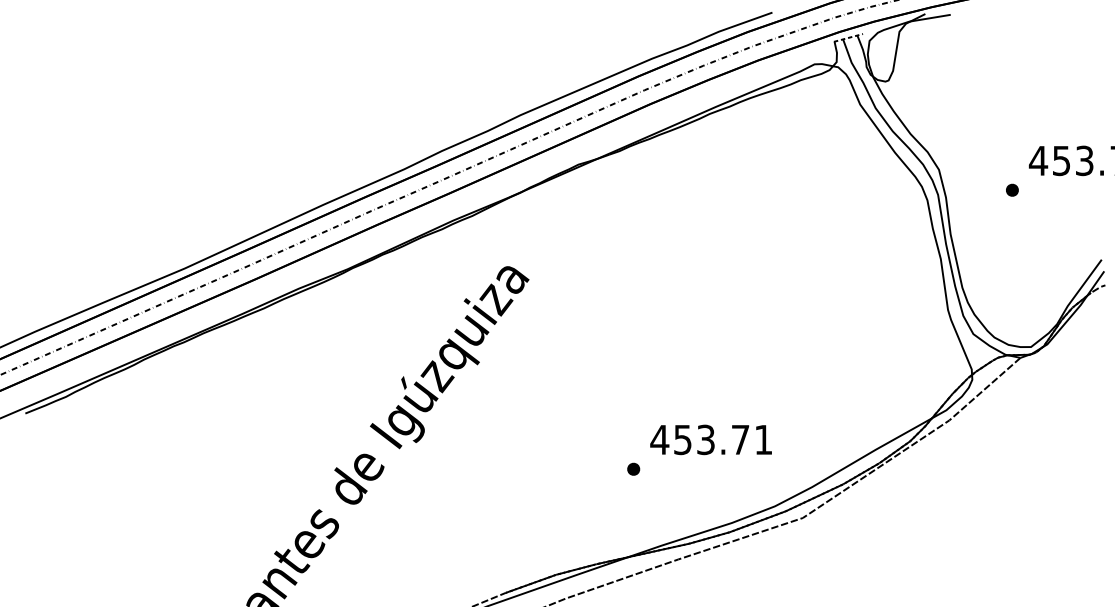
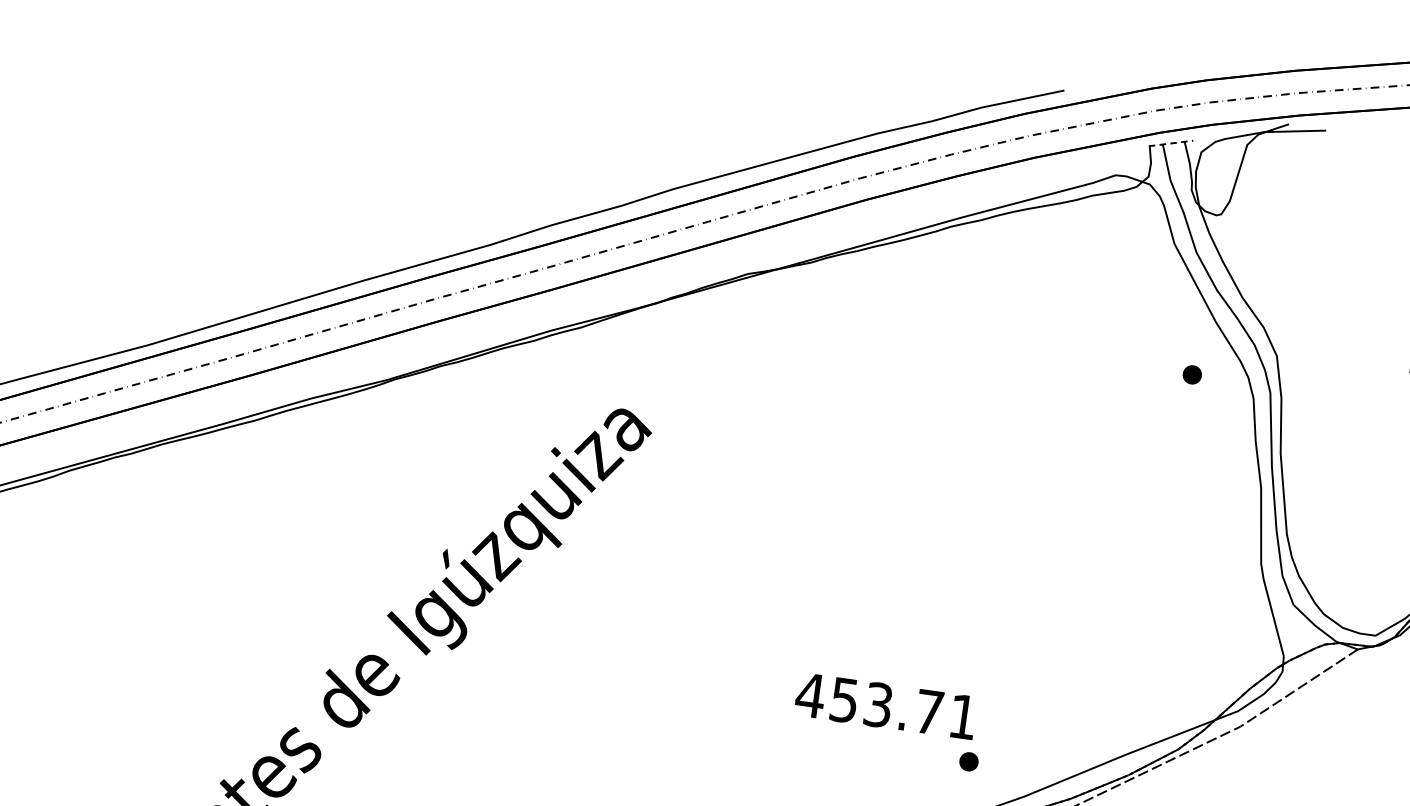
part: (1012, 189) -> (1192, 373), moved
part: (633, 468) -> (968, 760), moved

